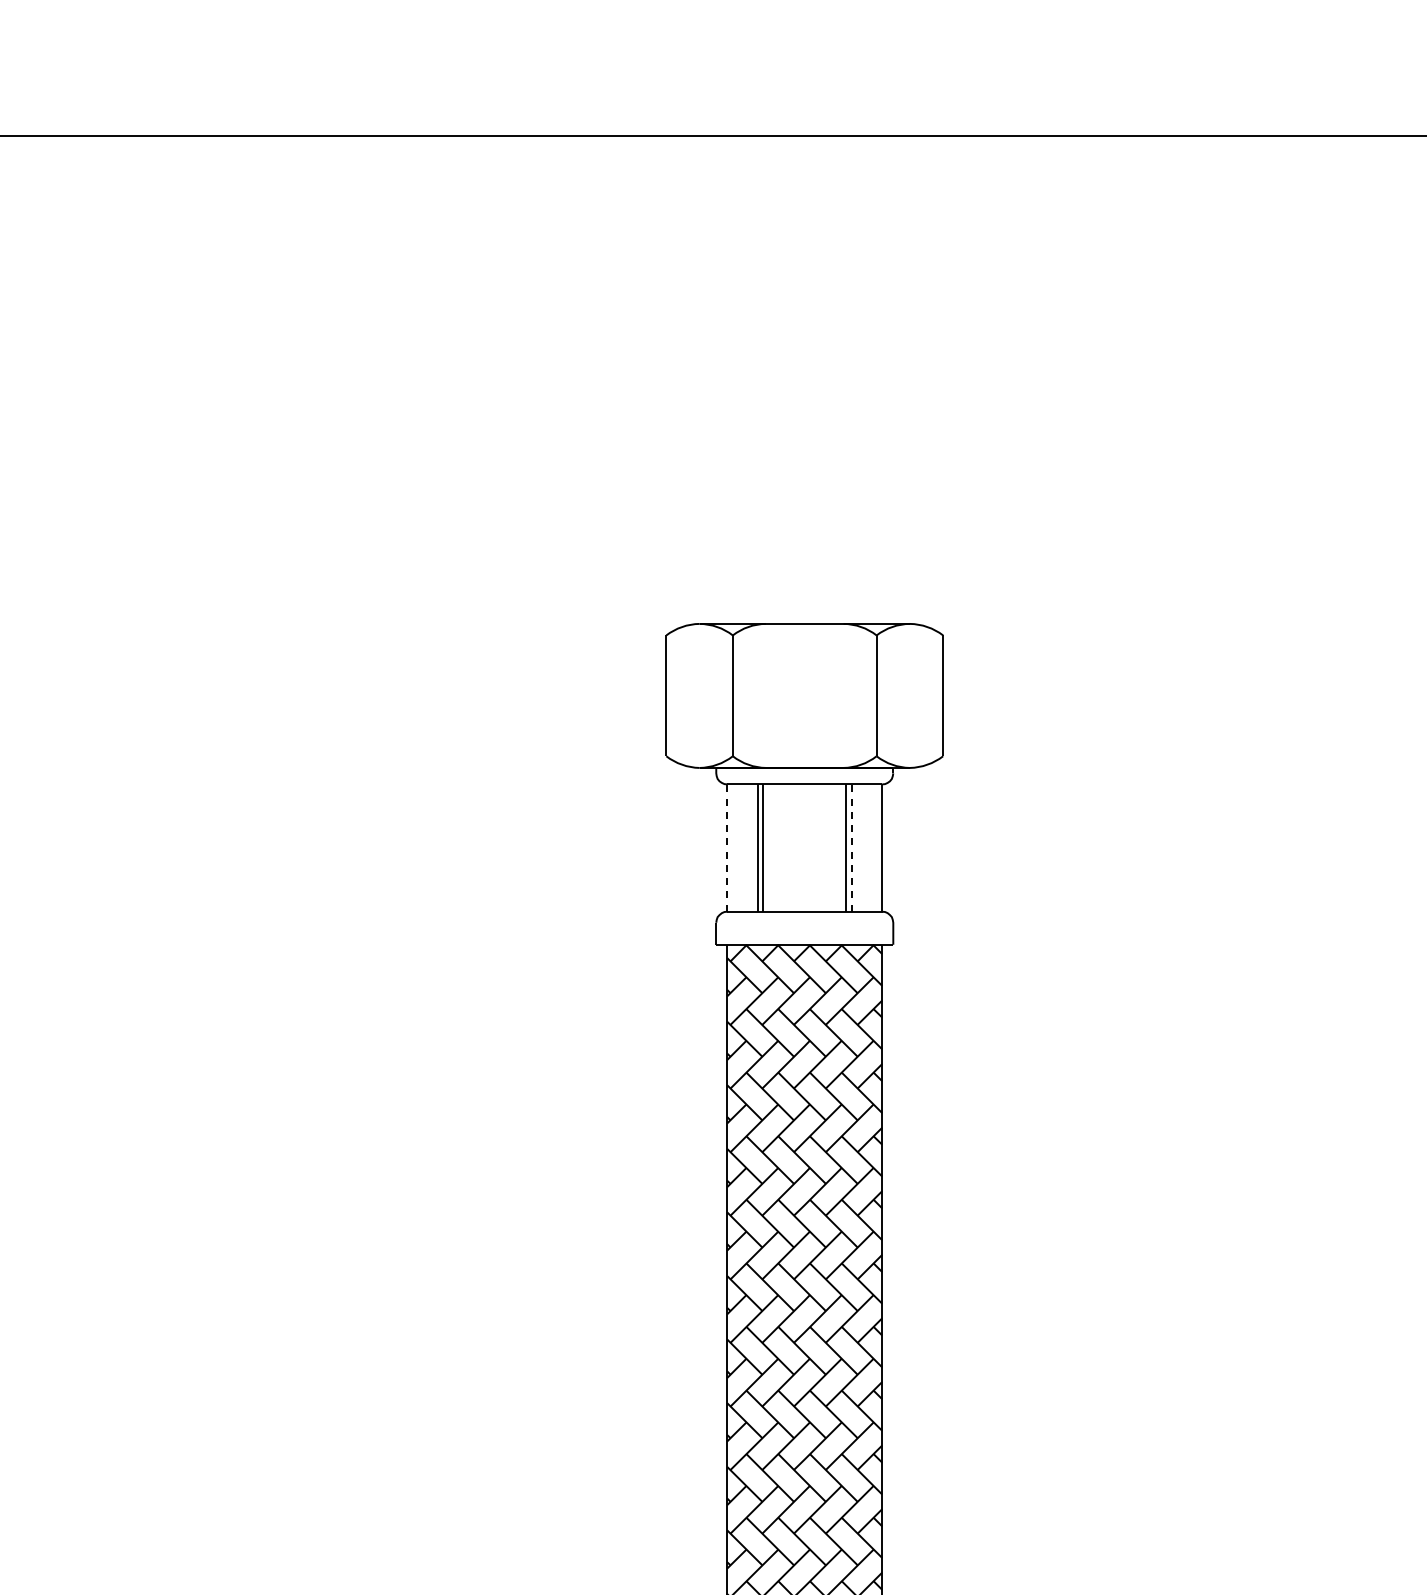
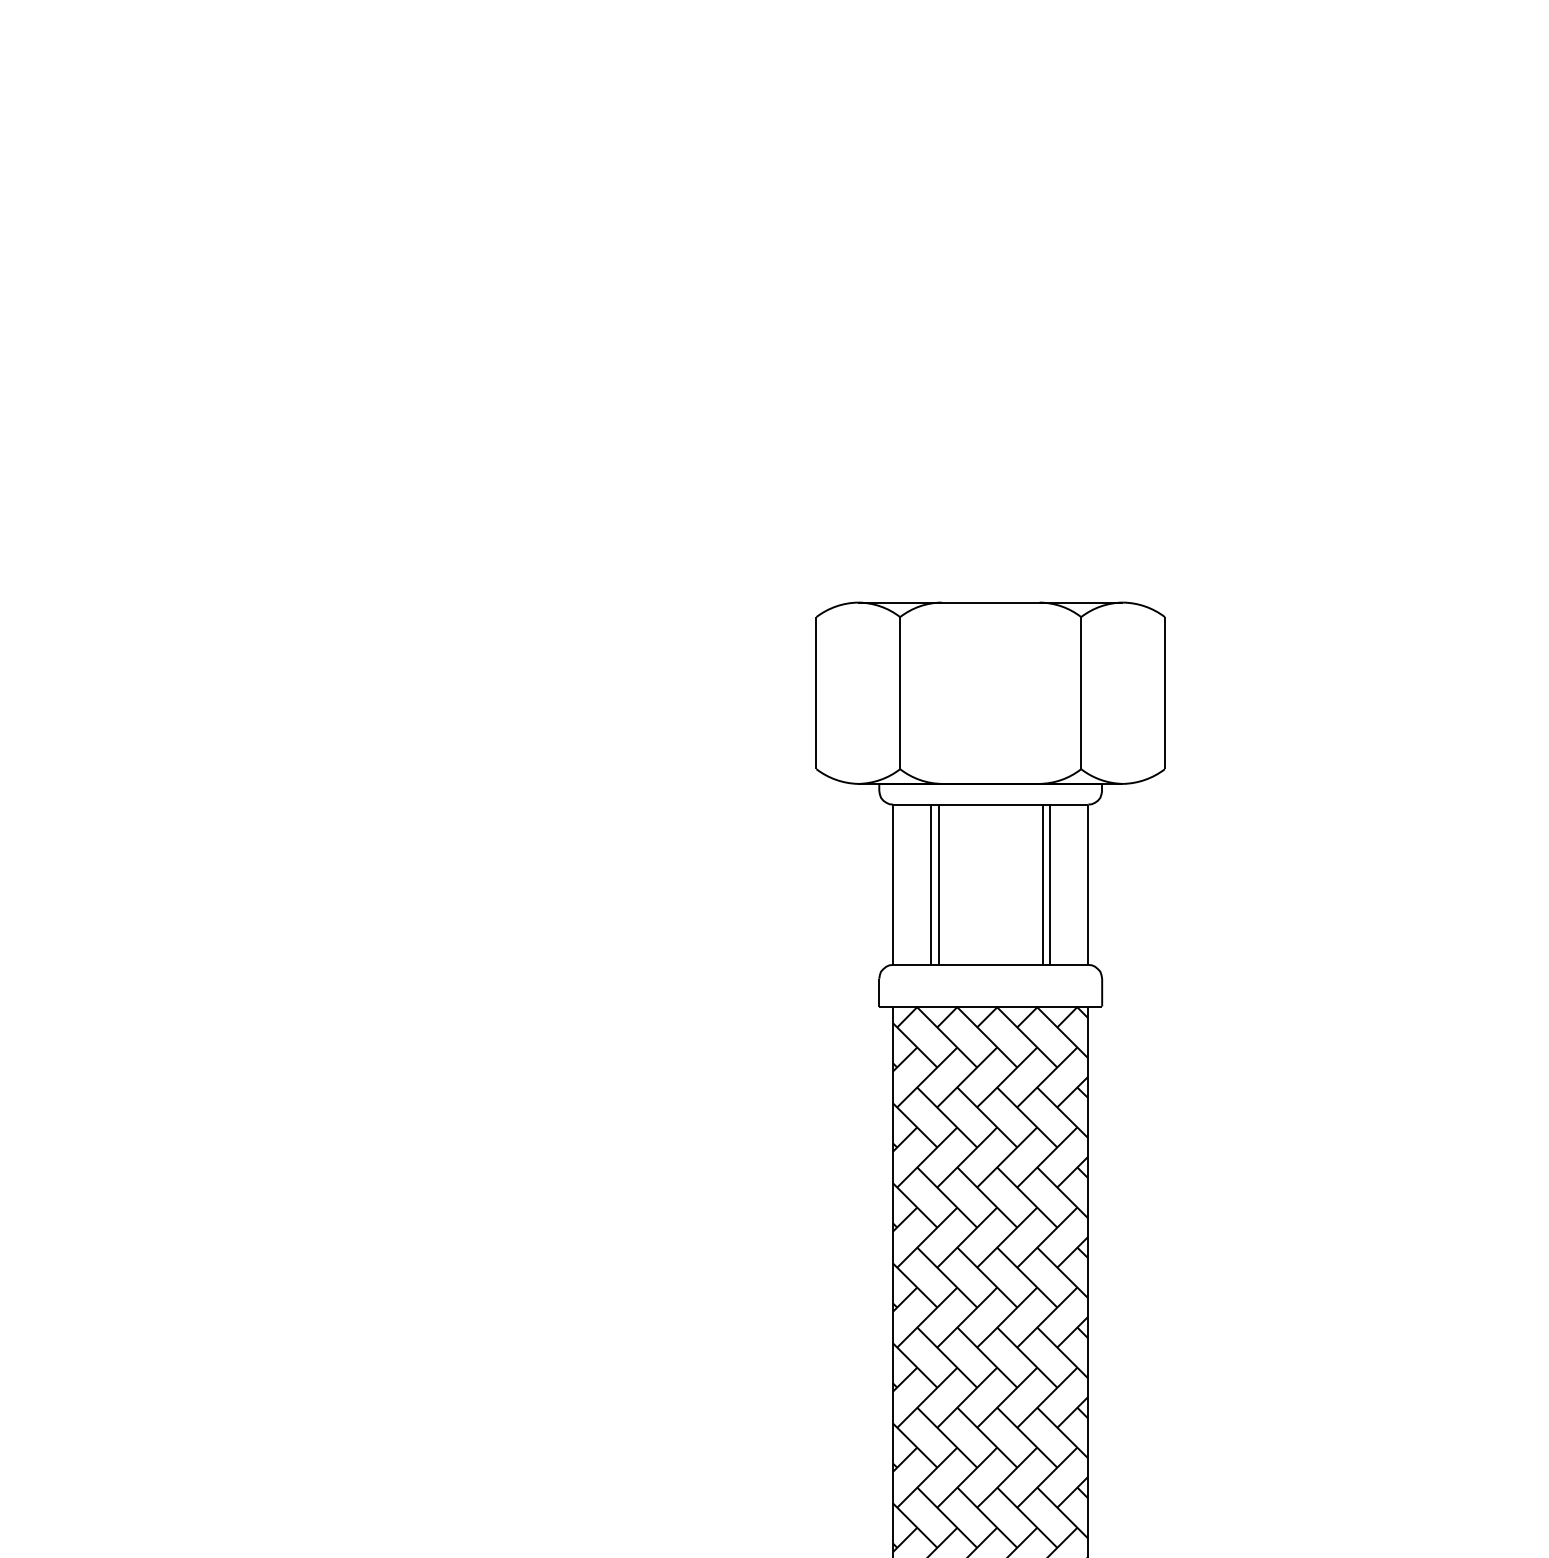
line: (727, 848) -> (893, 885), dashed -> solid
line: (851, 848) -> (1049, 885), dashed -> solid

